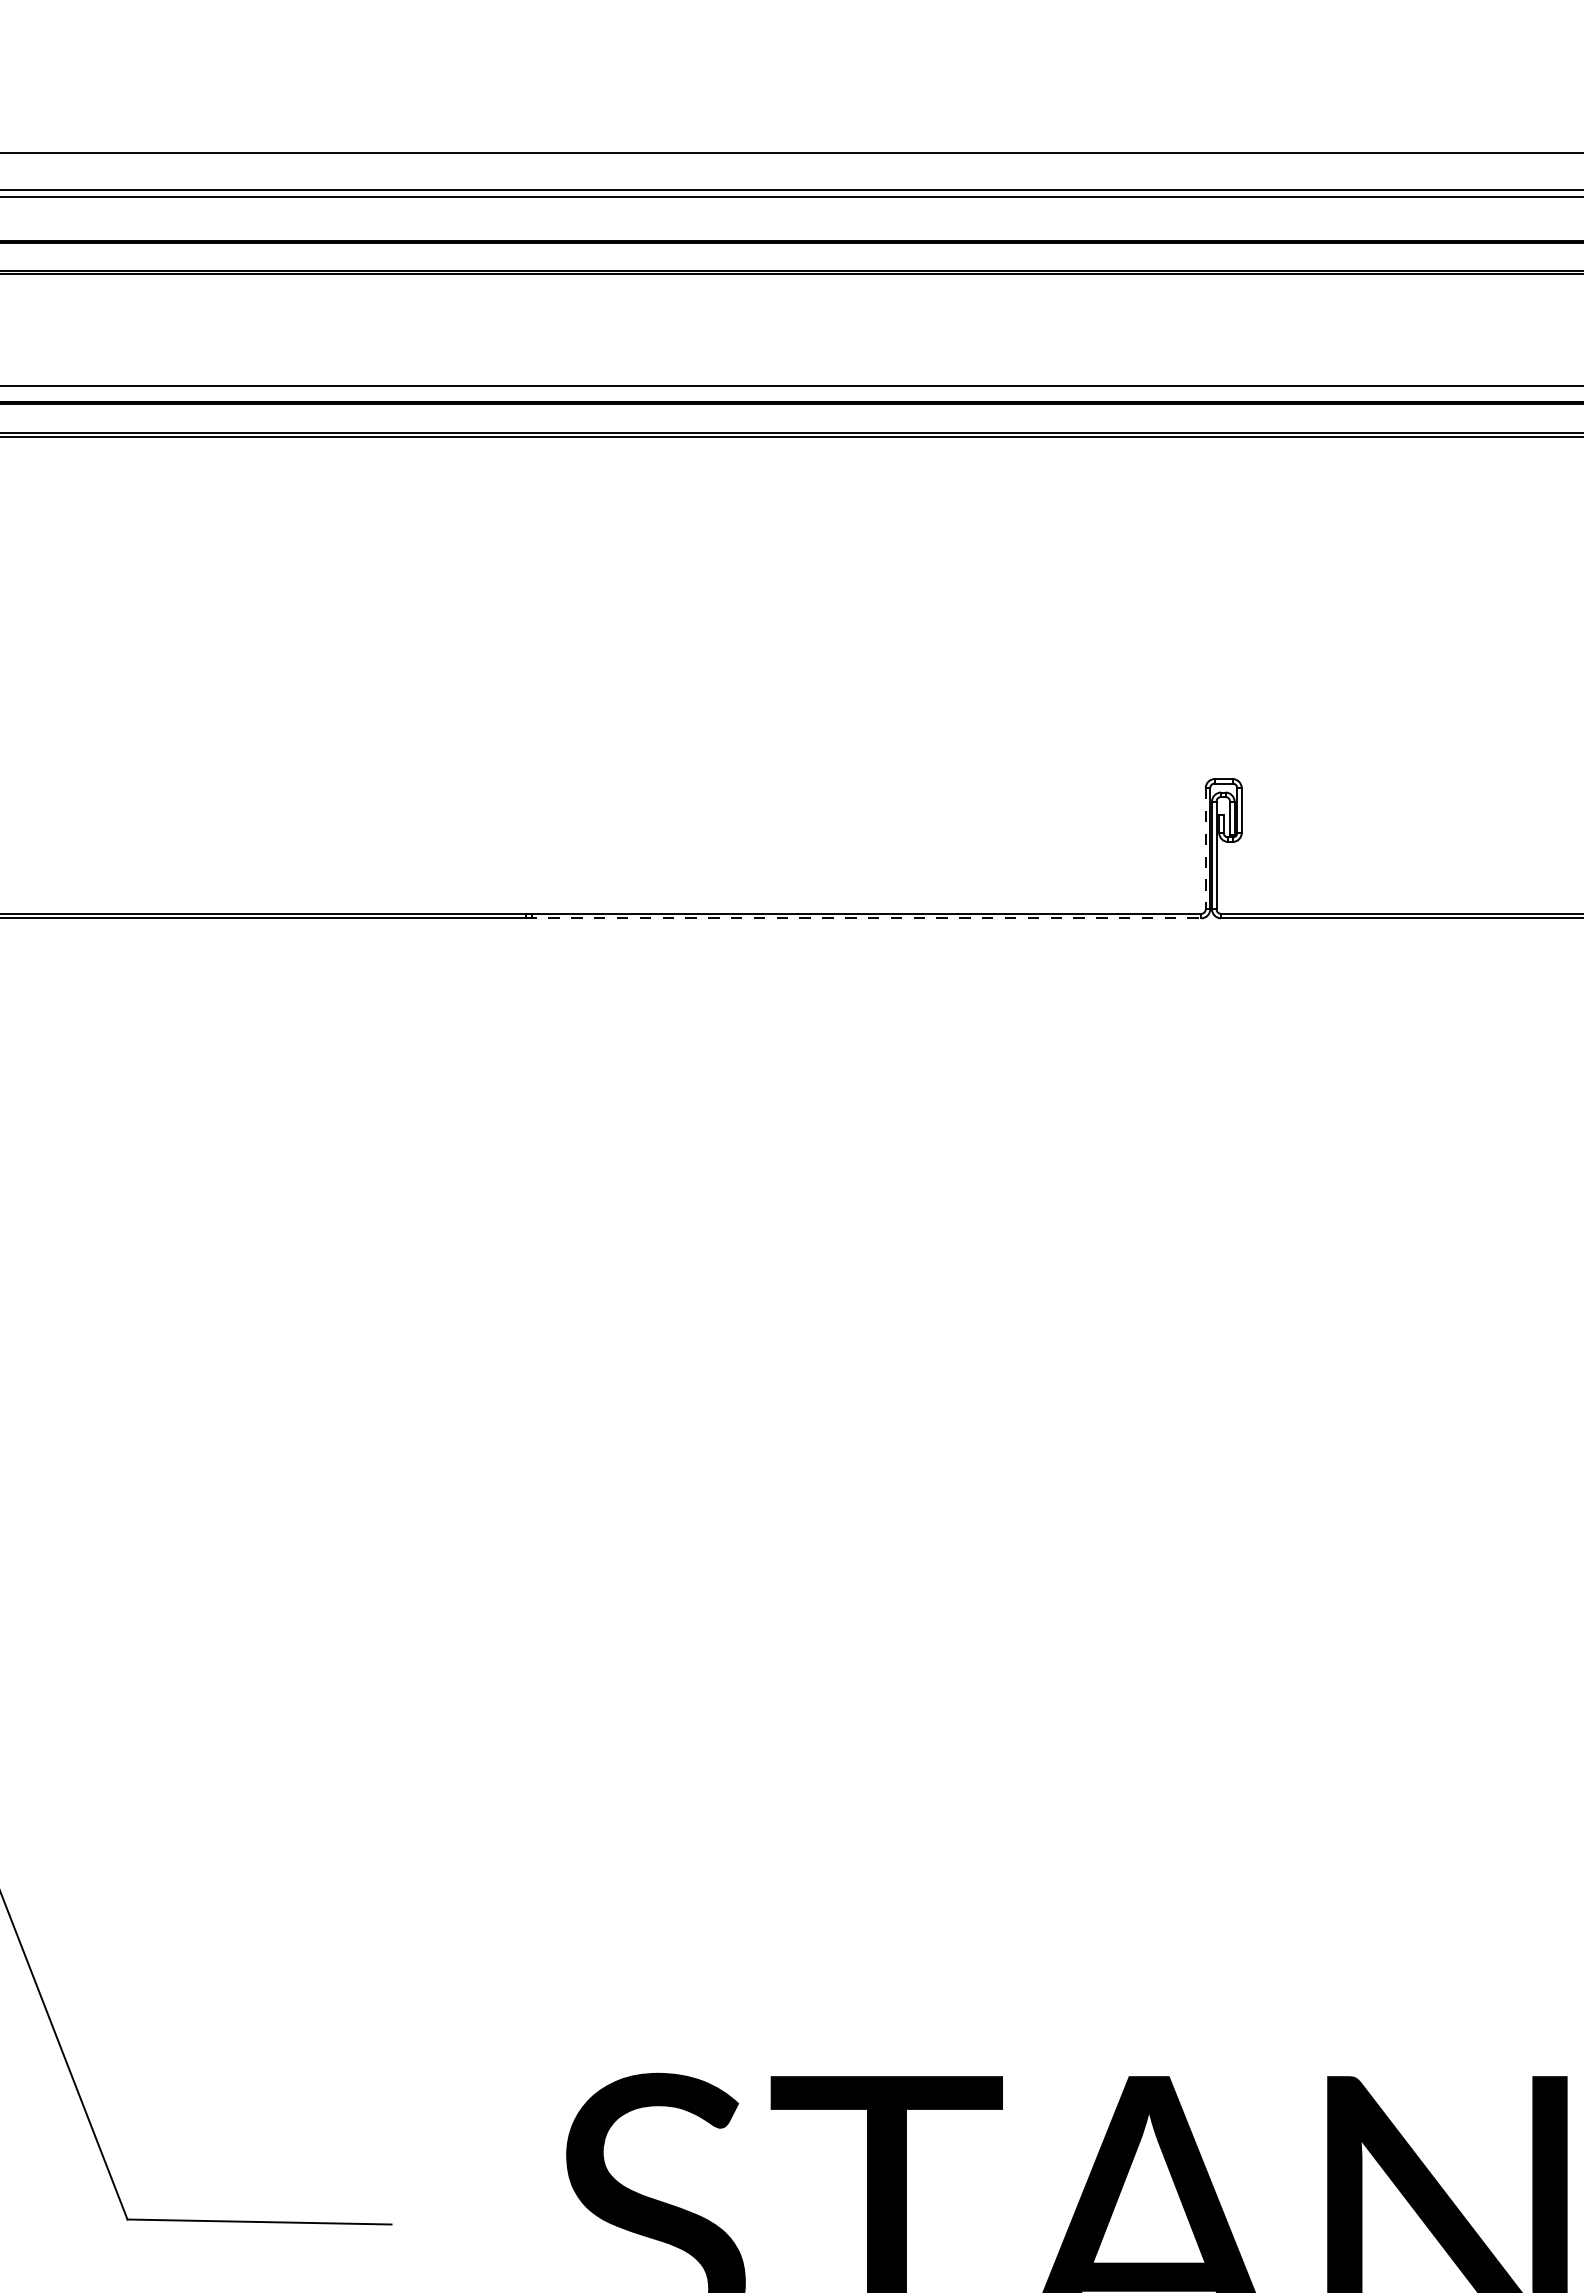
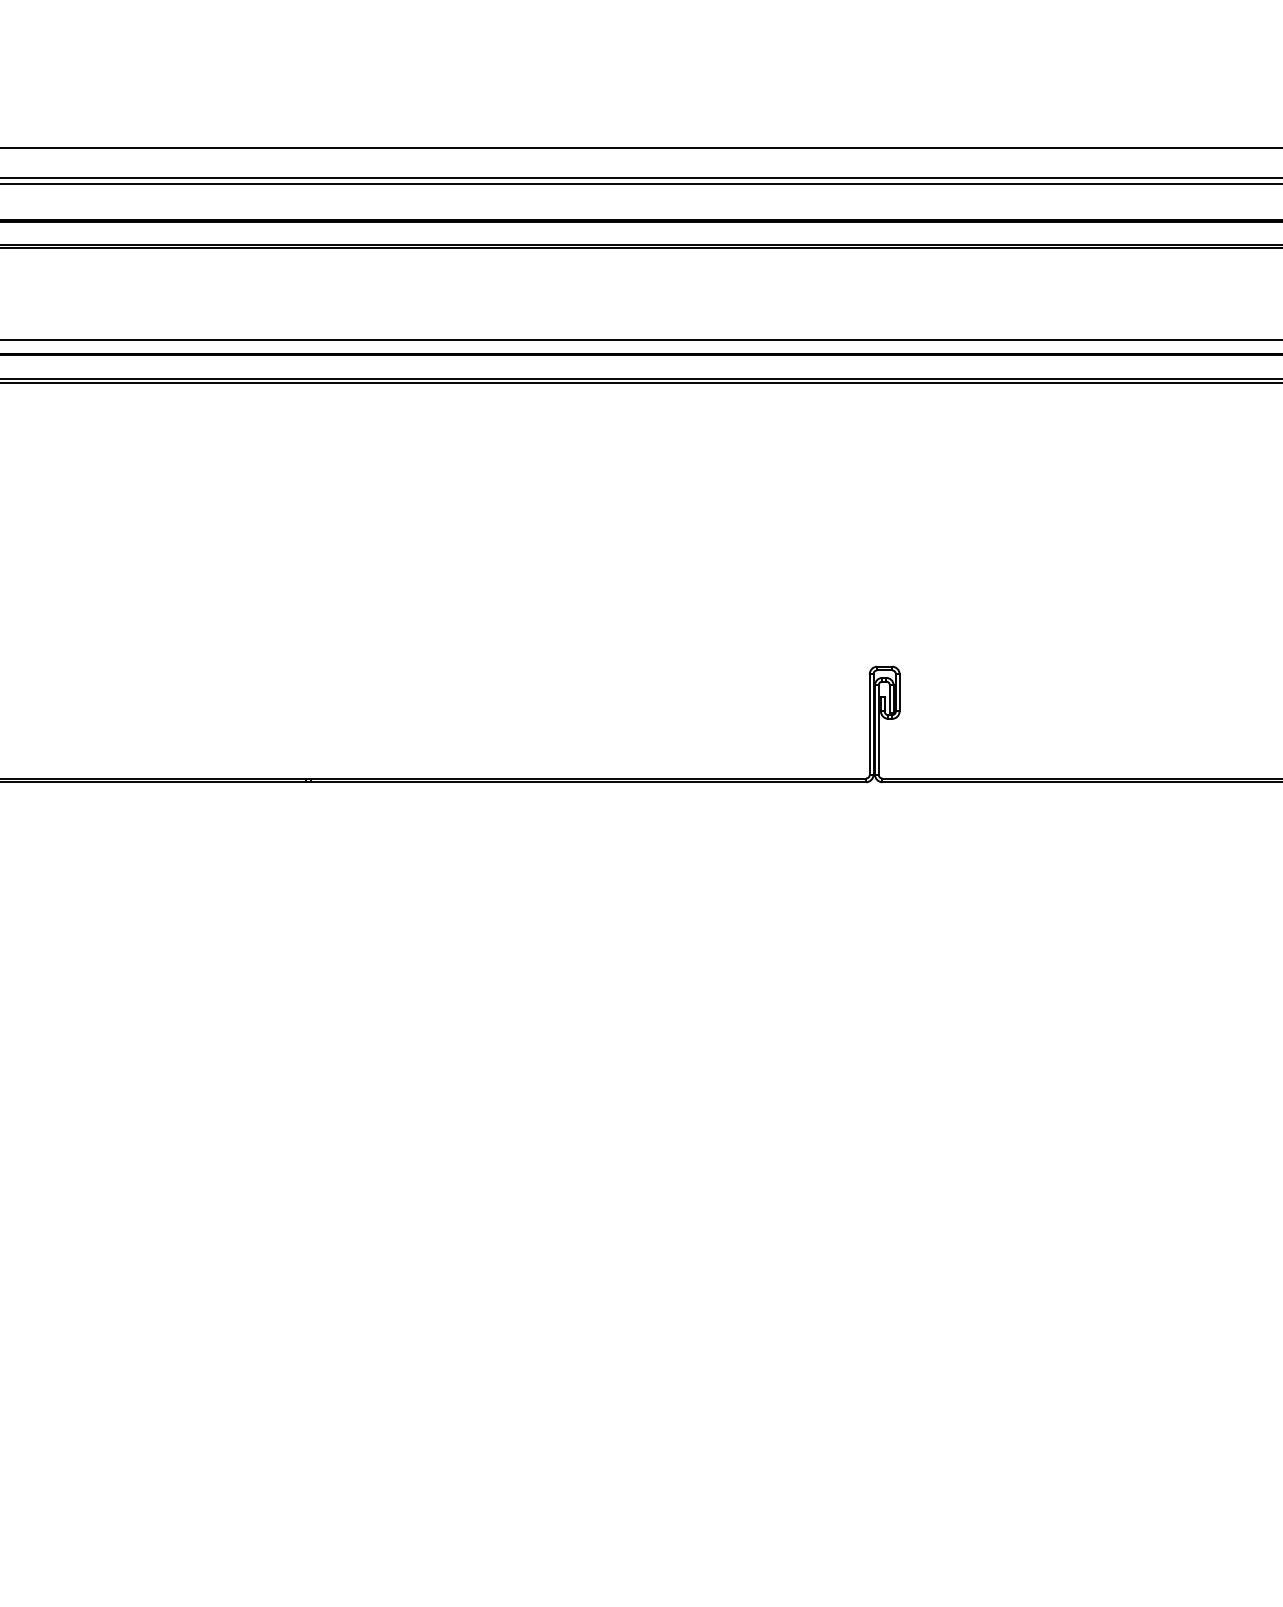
line: (1205, 848) -> (869, 724), dashed -> solid
line: (863, 918) -> (585, 782), dashed -> solid

